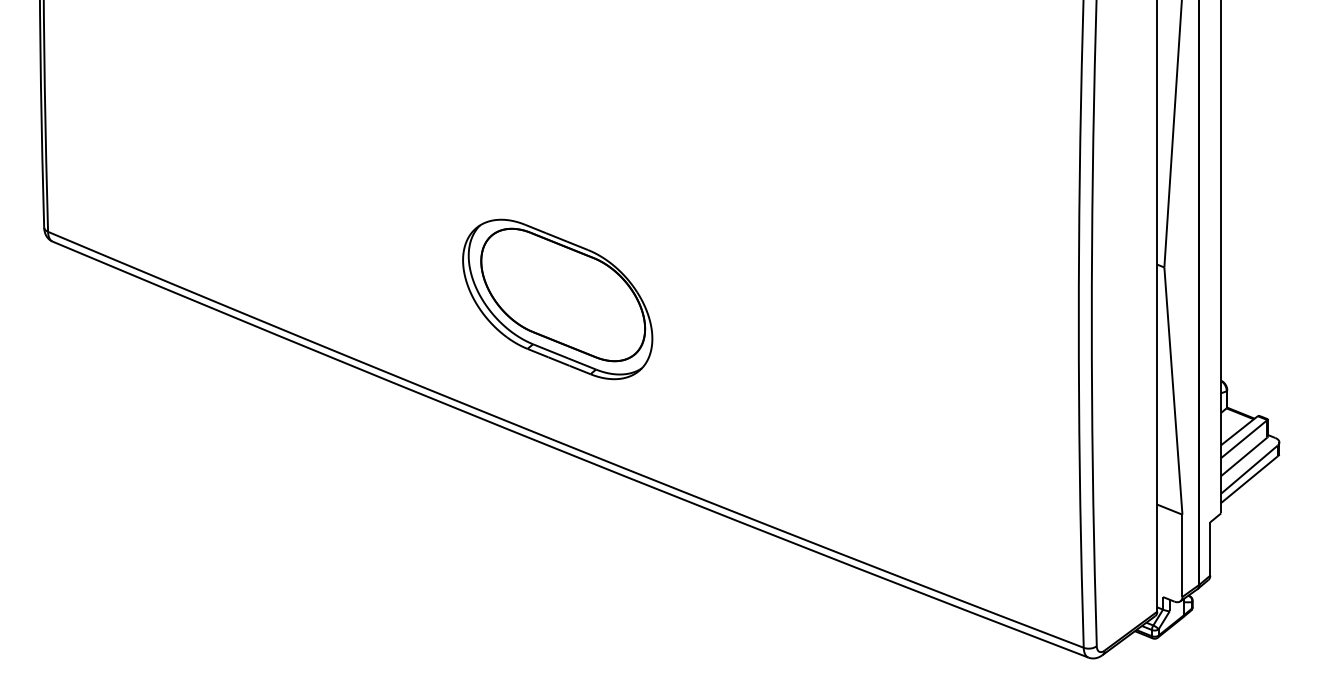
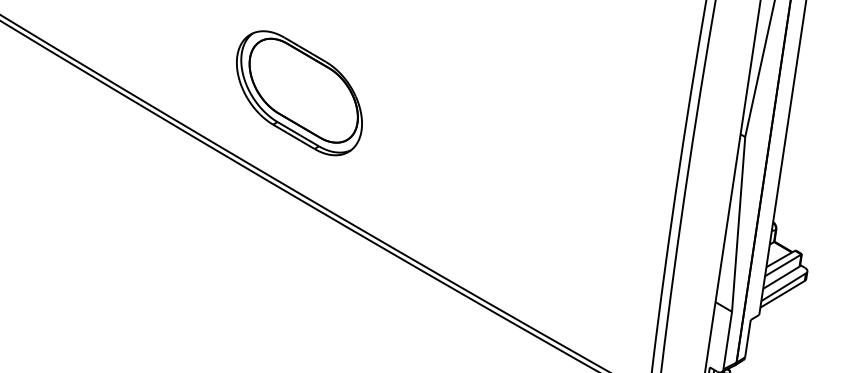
part: (557, 299) -> (299, 93), moved

